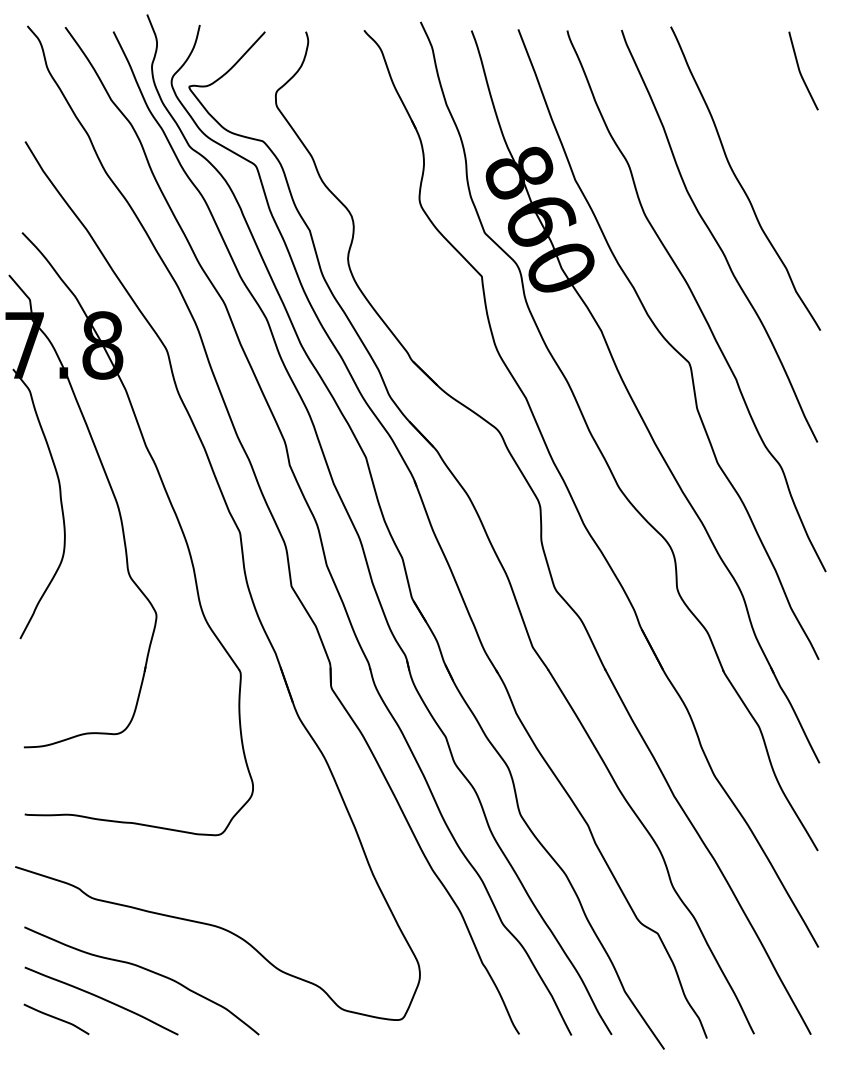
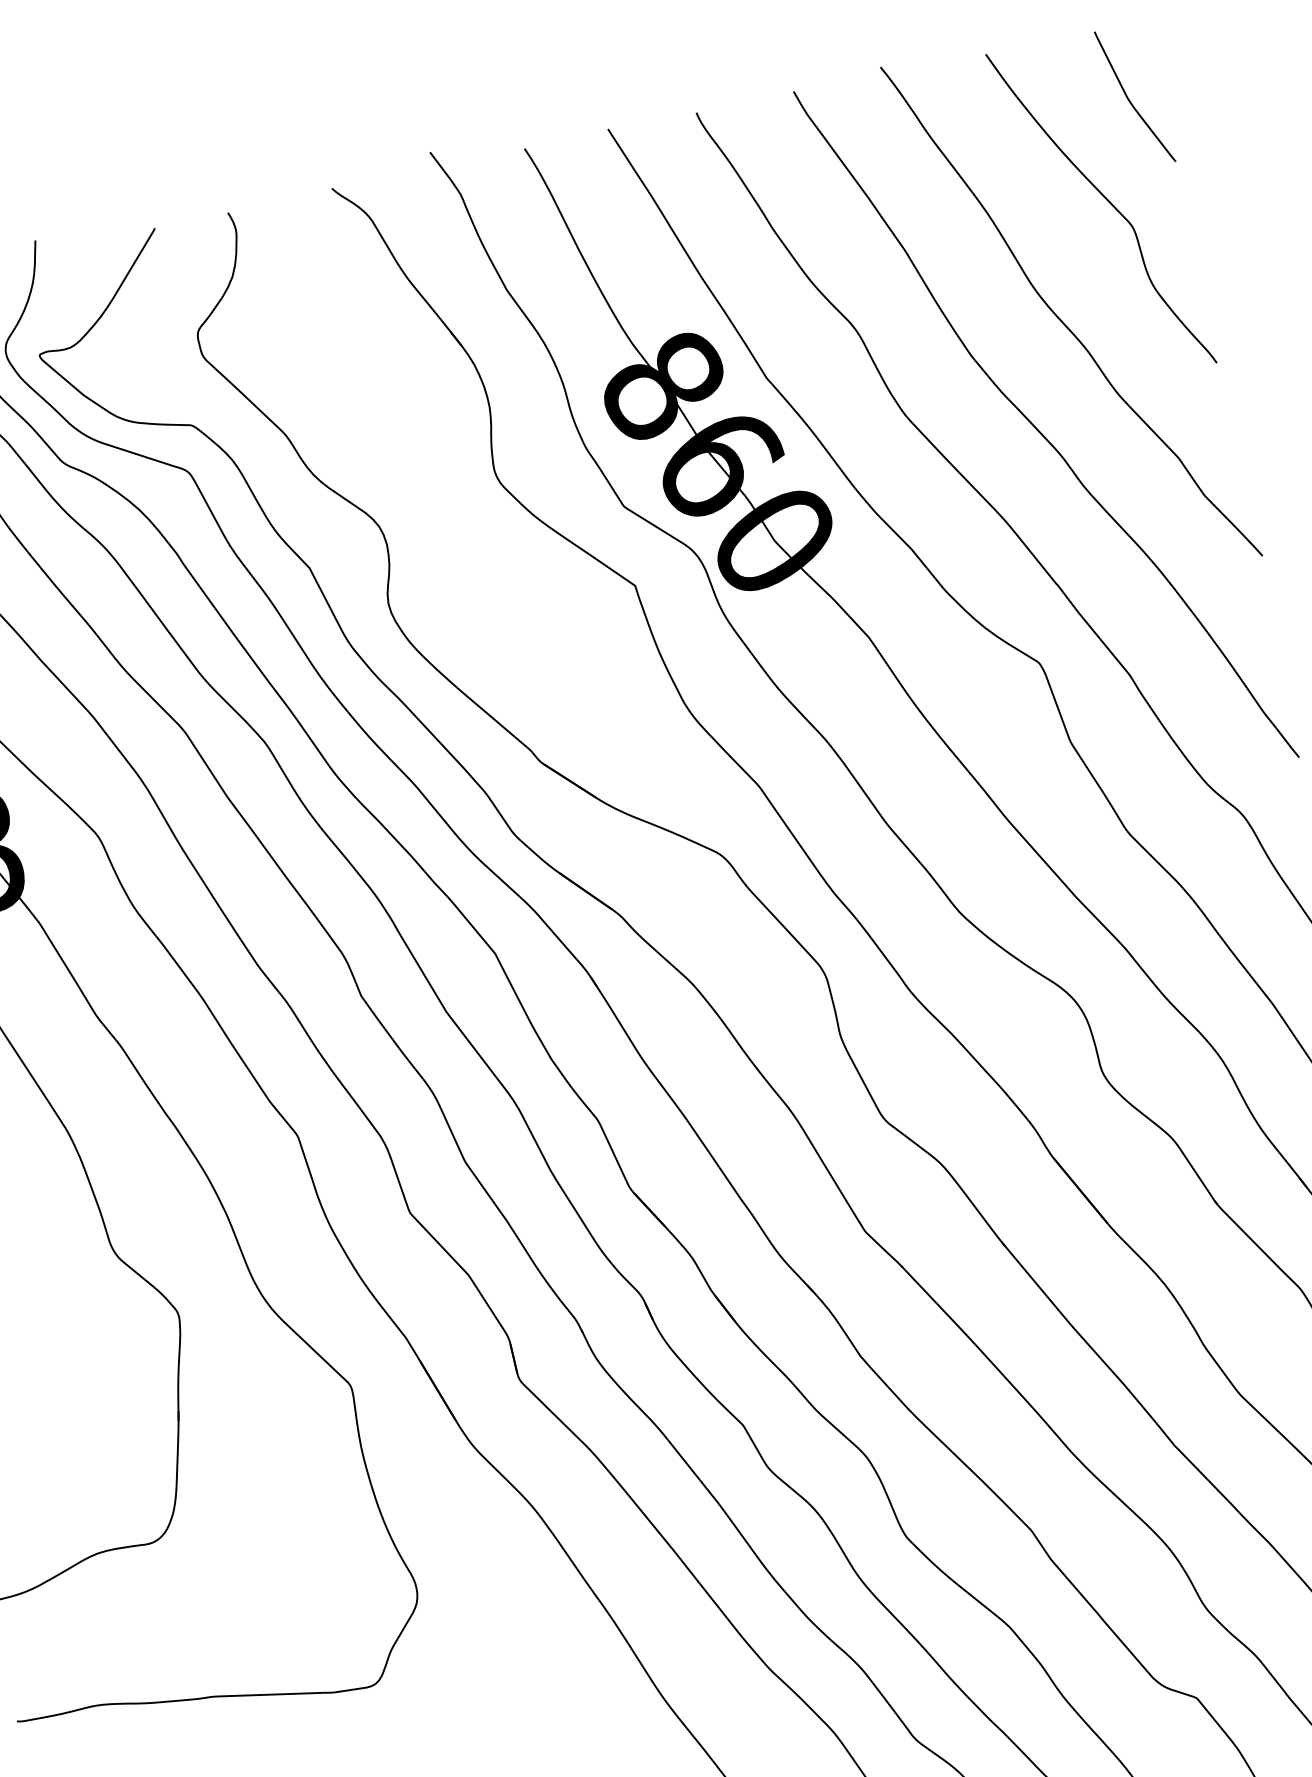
curve: (775, 122) -> (1104, 199), added

